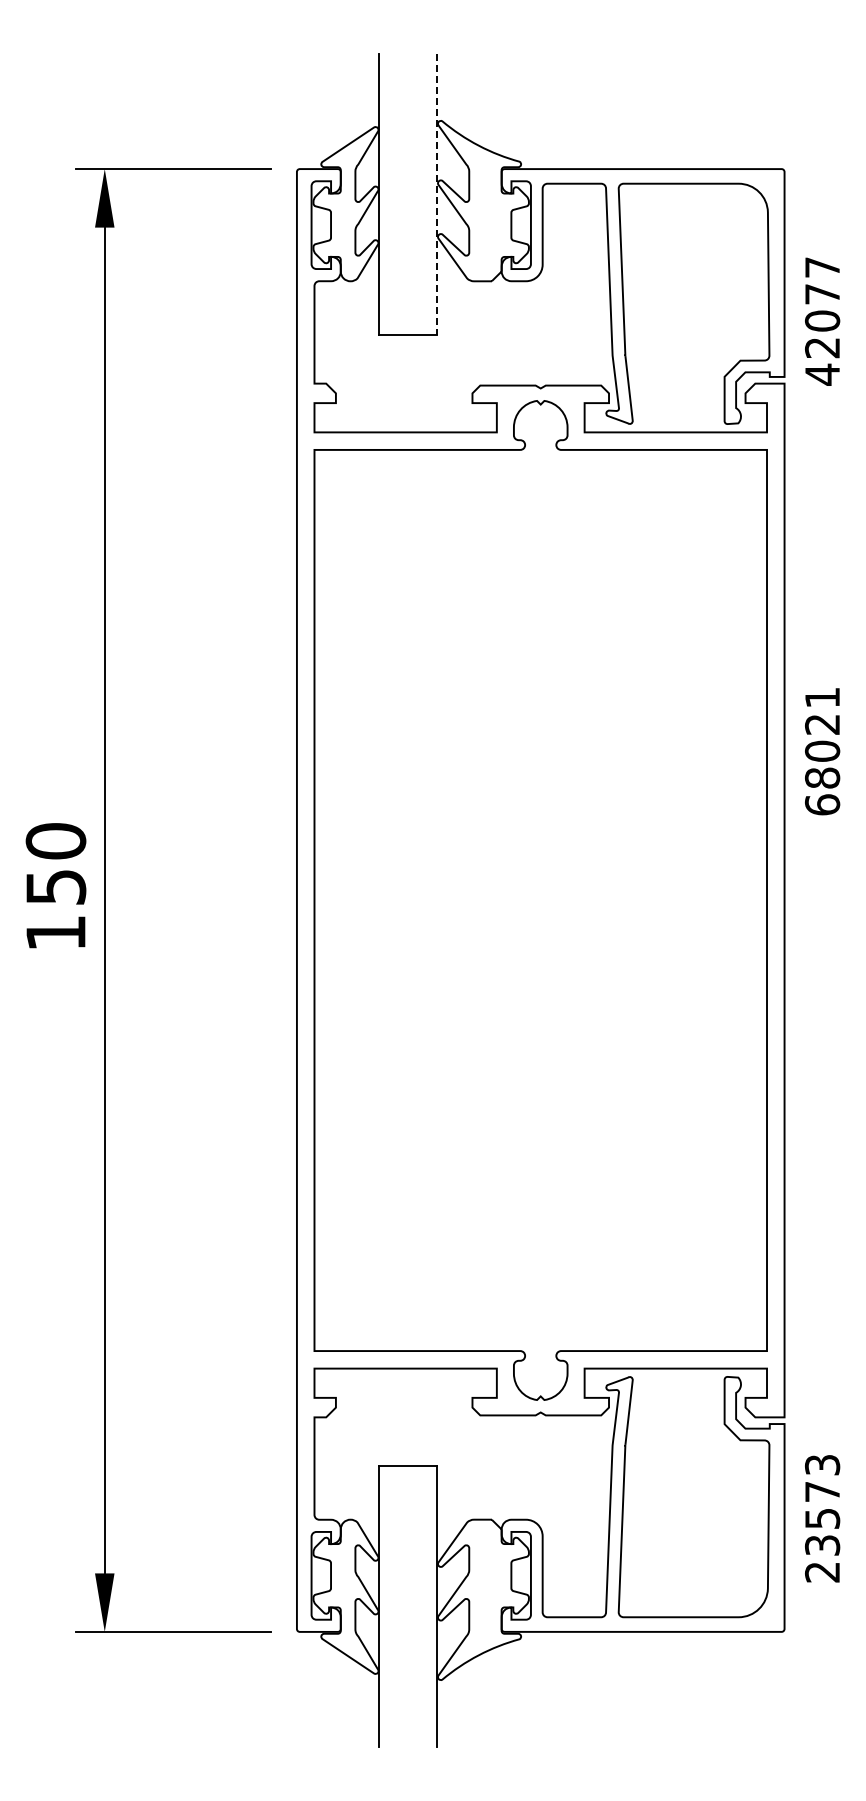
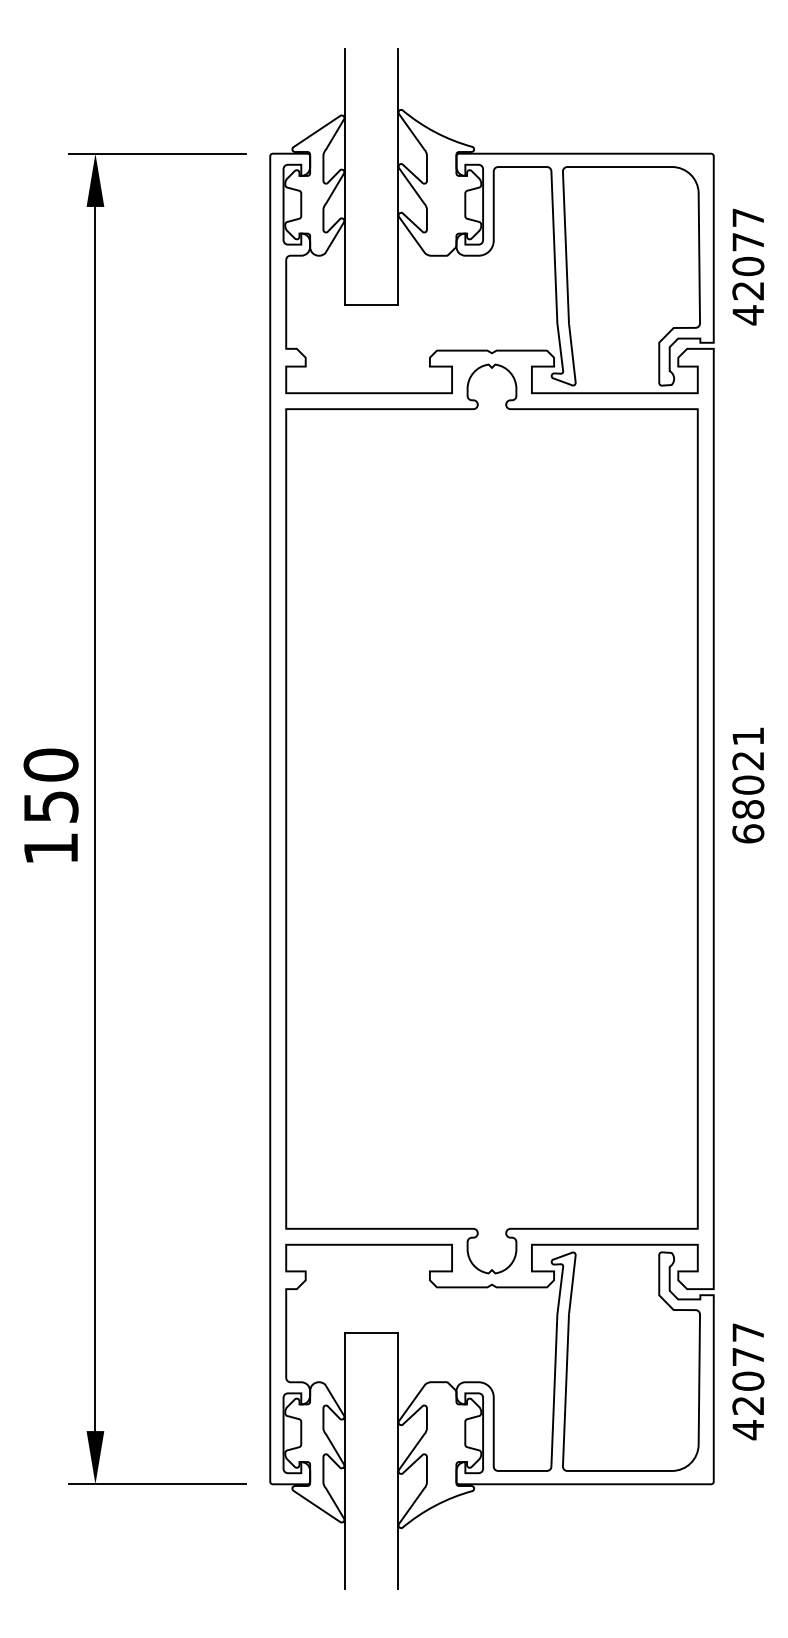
line: (437, 194) -> (398, 176), dashed -> solid
text: (822, 321) -> (748, 266), moved
text: (822, 751) -> (748, 785), moved
text: (822, 1519) -> (748, 1382), 23573 -> 42077

